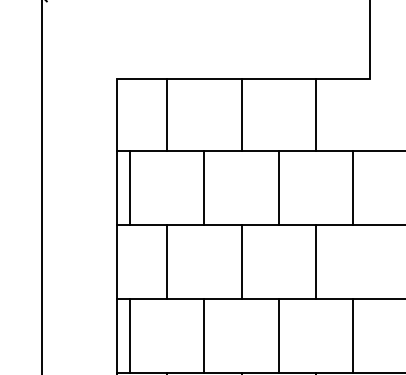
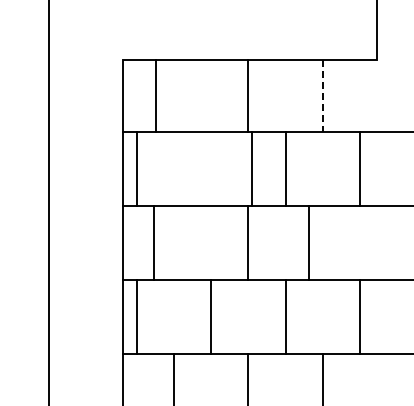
line: (167, 114) -> (156, 95), moved
line: (315, 115) -> (322, 96), solid -> dashed
line: (204, 187) -> (252, 168), moved
line: (167, 261) -> (154, 242), moved
line: (315, 261) -> (308, 242), moved

